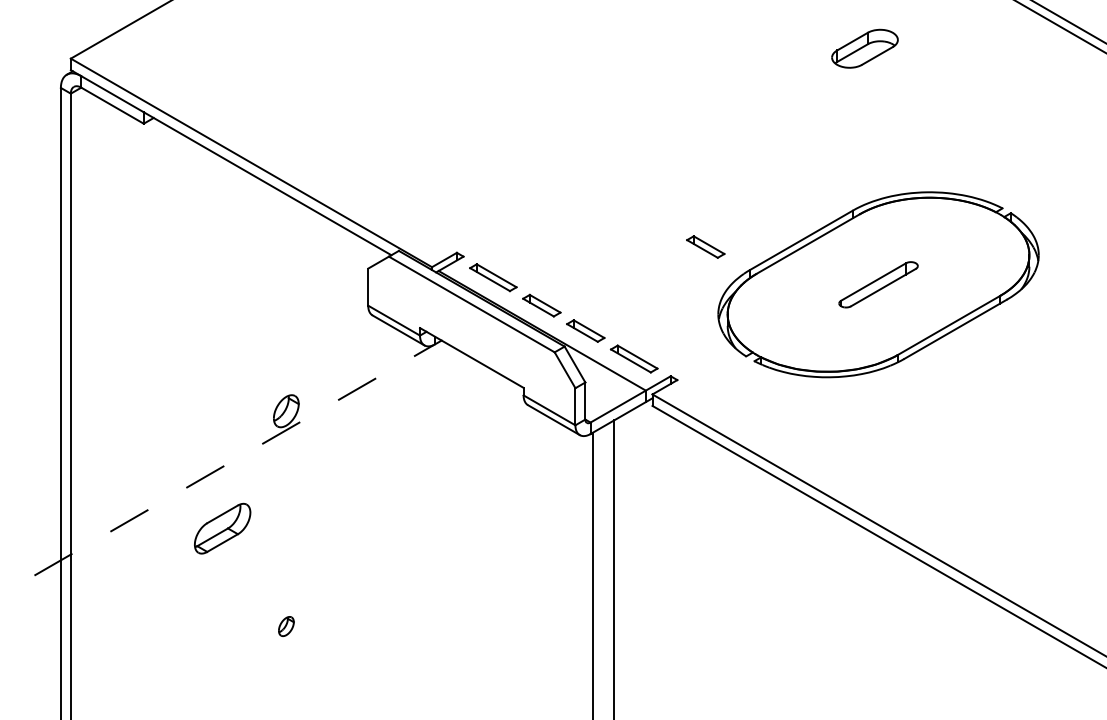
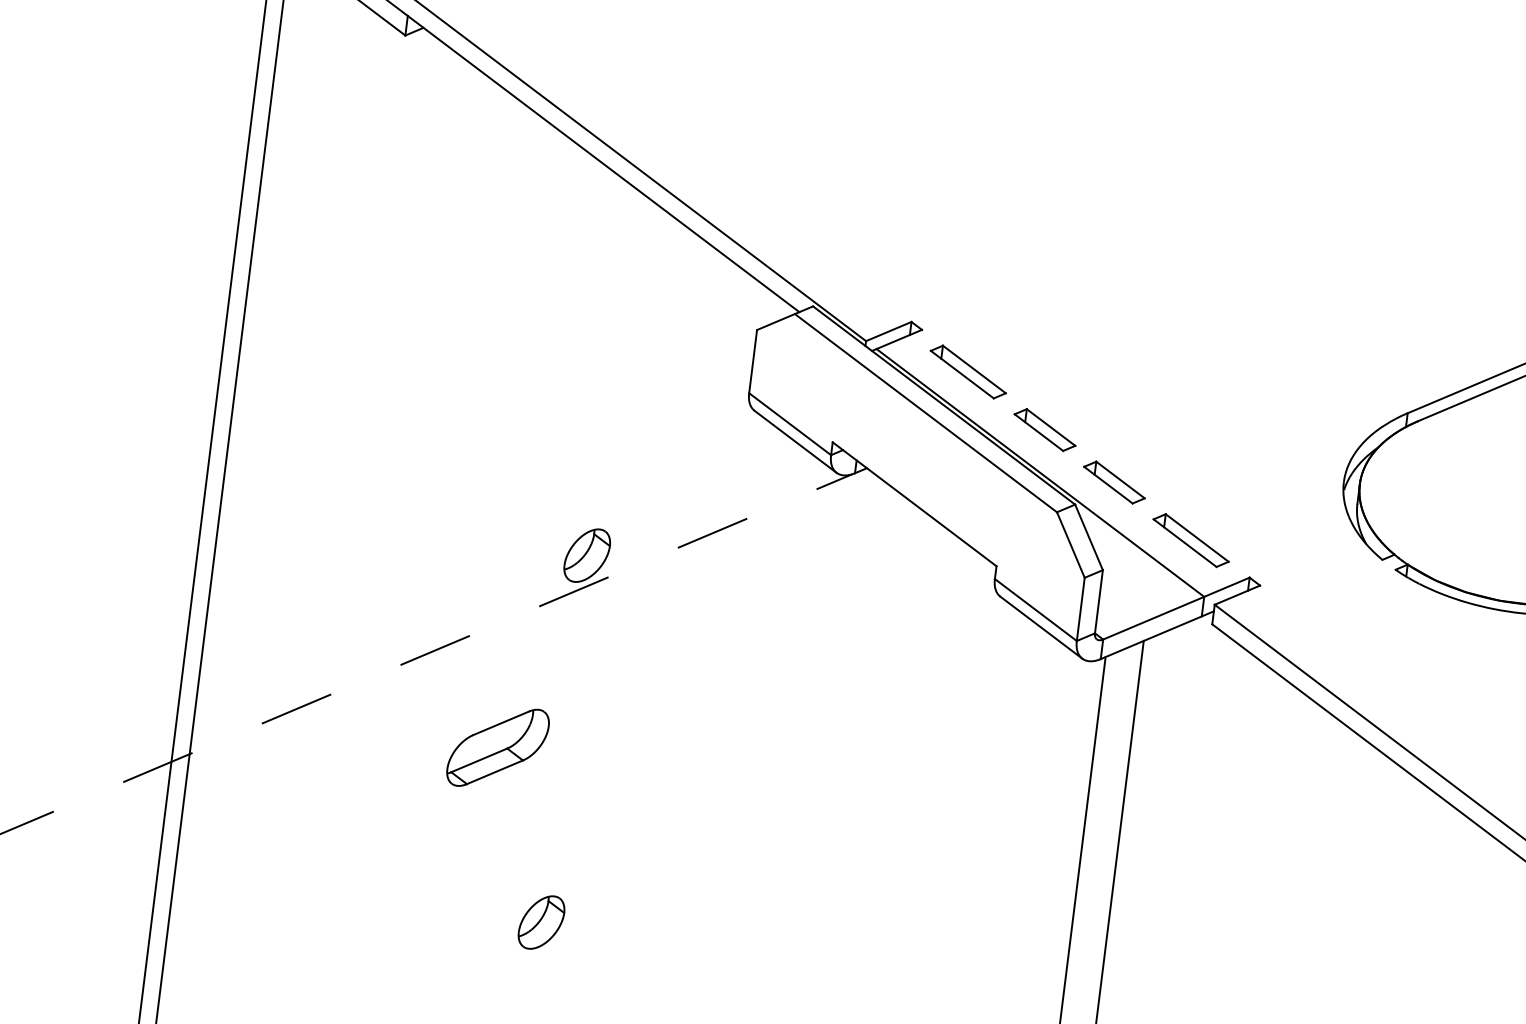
part: (705, 246) -> (1336, 363), removed
part: (222, 528) -> (497, 747), moved
part: (286, 626) -> (541, 922), size x1.67

